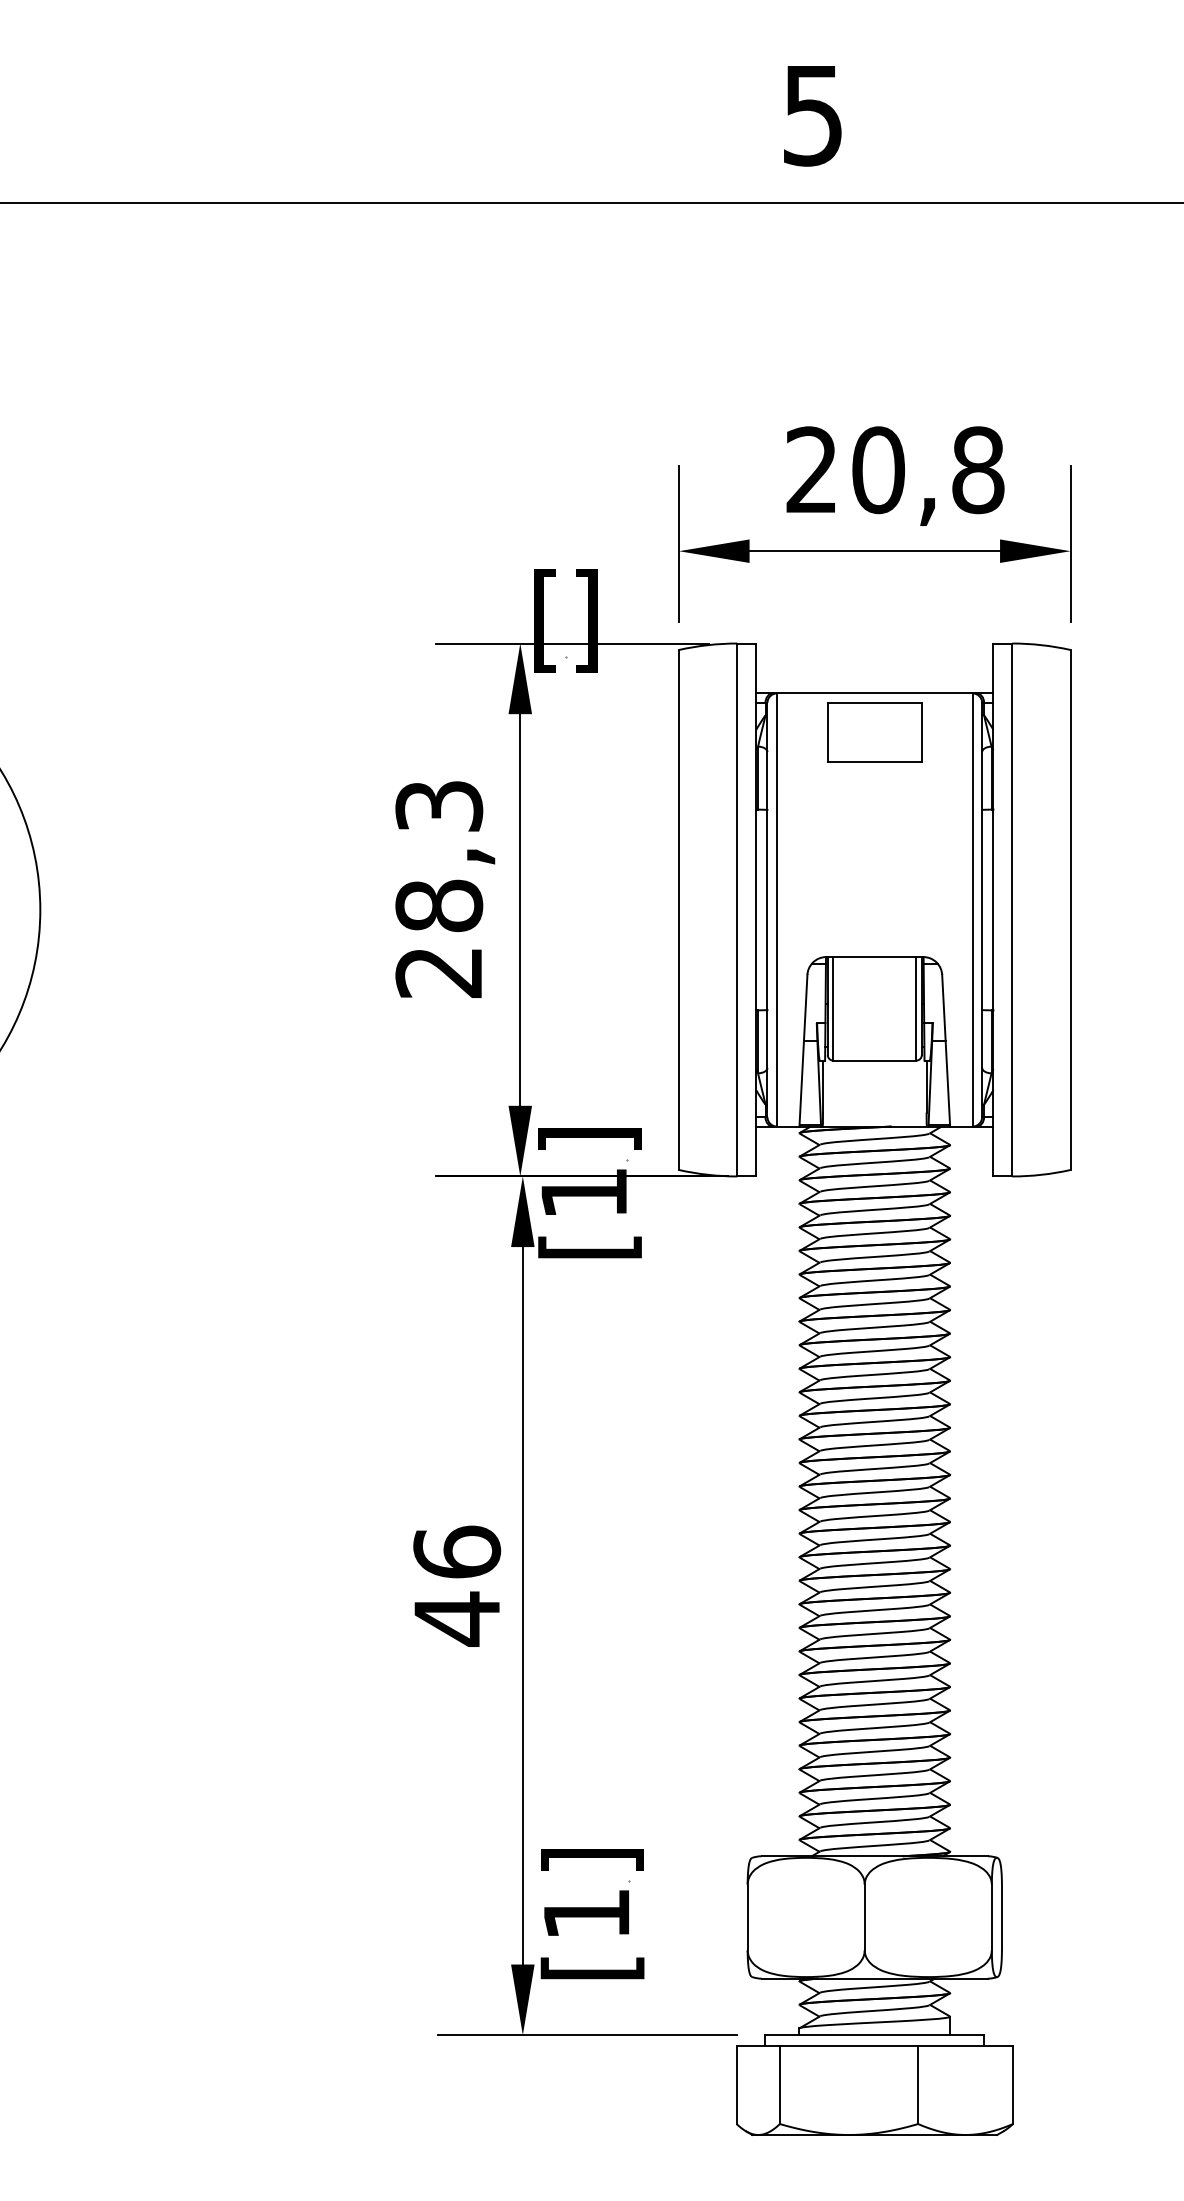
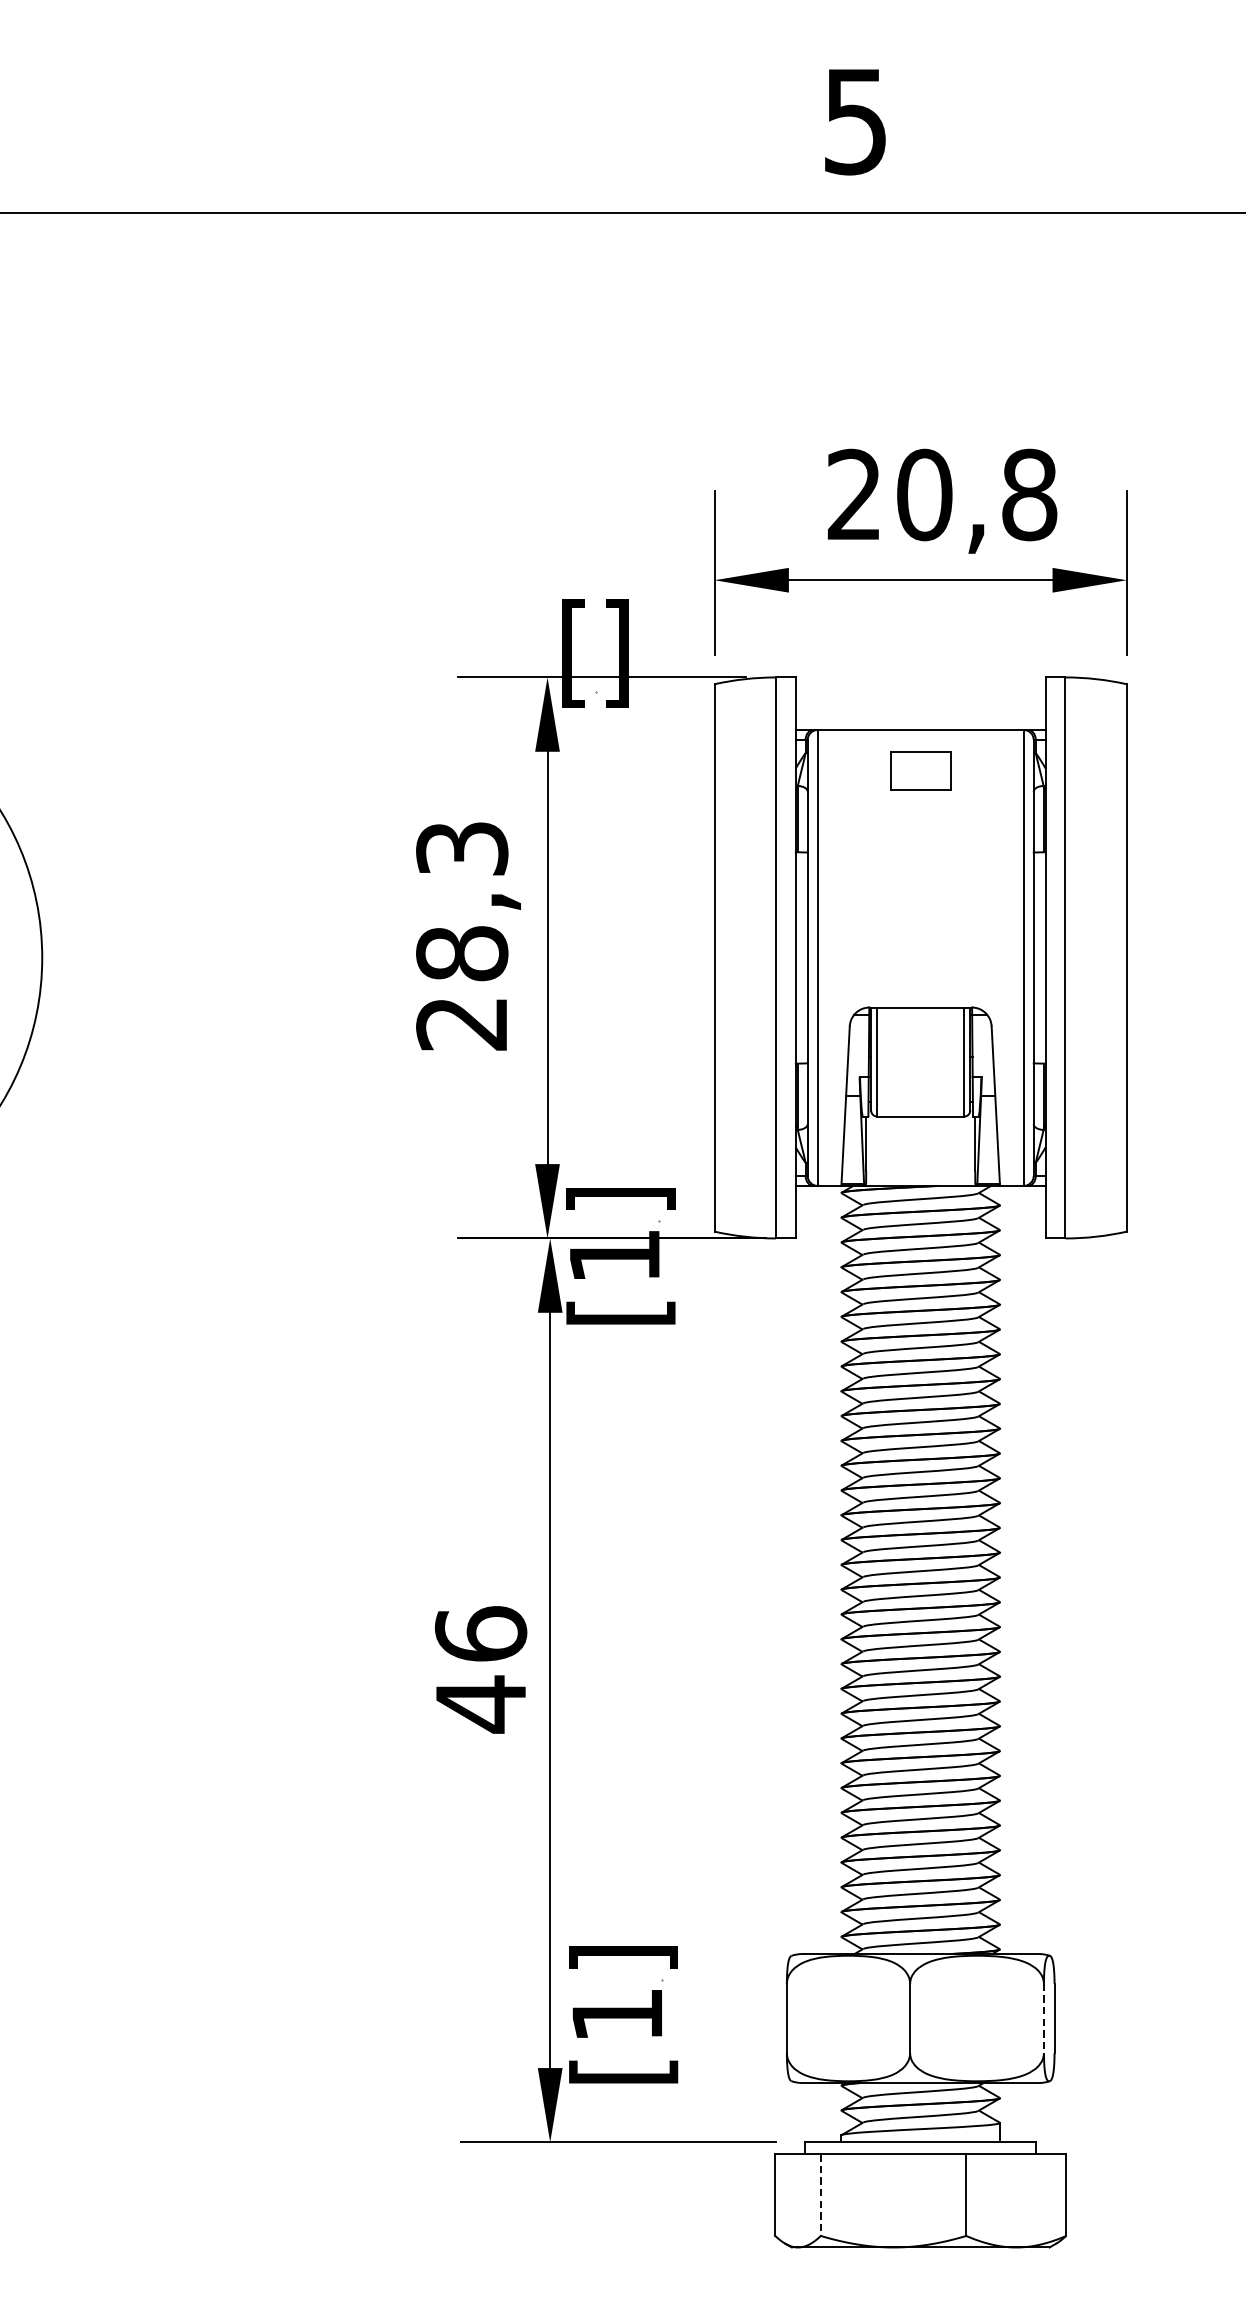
part: (874, 732) -> (920, 771), size x0.6
line: (991, 1917) -> (1043, 2018), solid -> dashed
line: (779, 2085) -> (820, 2195), solid -> dashed

